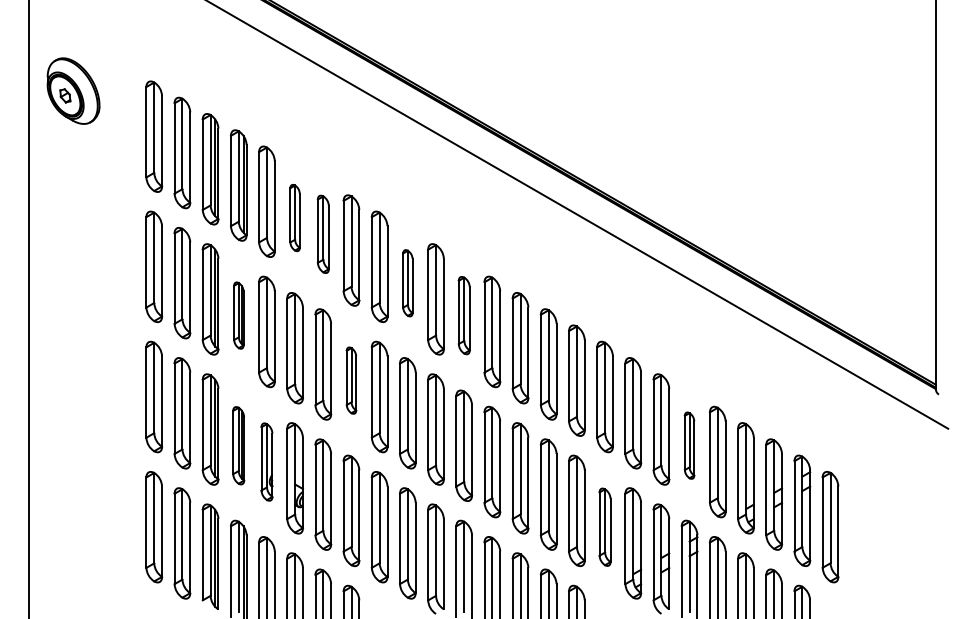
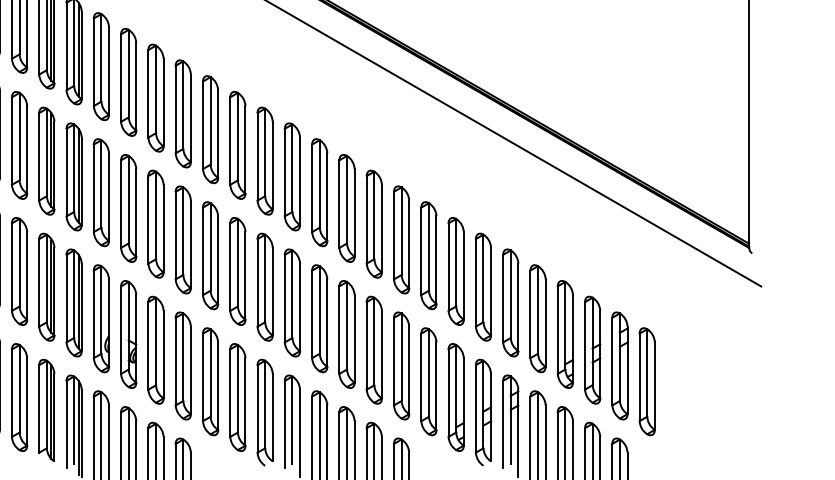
part: (294, 217) -> (128, 81), size x1.67
part: (323, 234) -> (156, 98), size x1.43
part: (407, 283) -> (237, 145), size x1.67
part: (238, 315) -> (73, 176), size x1.67
part: (464, 315) -> (292, 176), size x1.43
part: (351, 380) -> (183, 239), size x1.67
part: (238, 445) -> (73, 302), size x1.43
part: (689, 445) -> (510, 302), size x1.67
part: (266, 461) -> (100, 318), size x1.43
part: (604, 527) -> (428, 382), size x1.43

